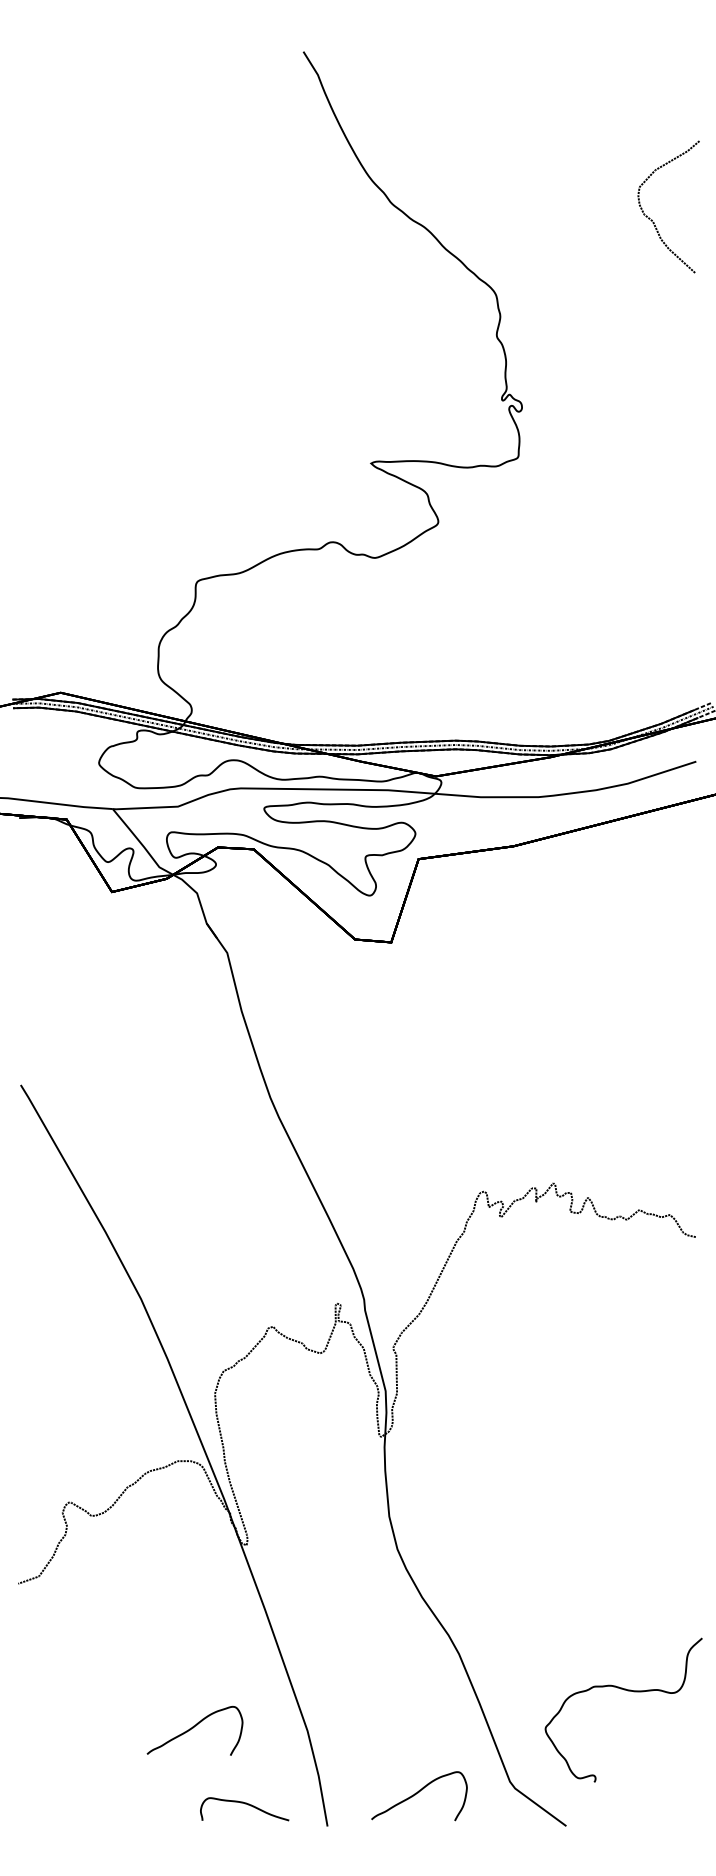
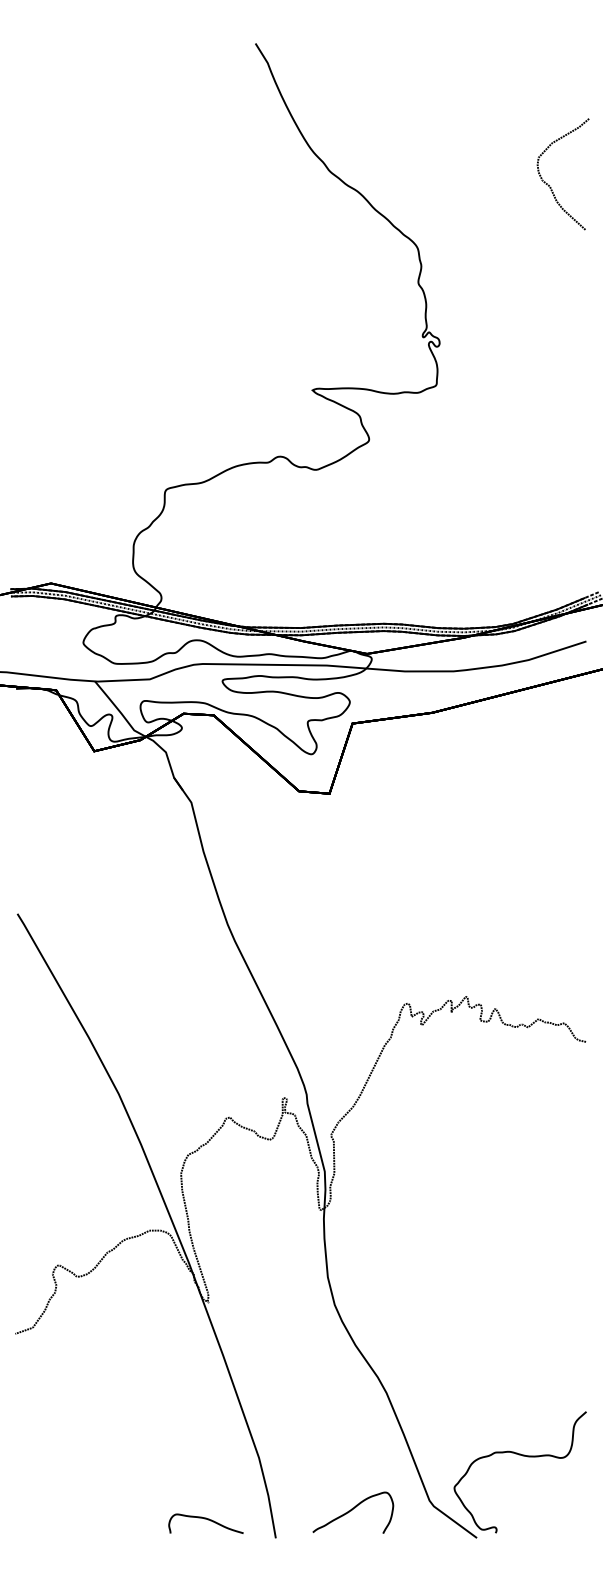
curve: (626, 1691) -> (522, 1456), moved
curve: (194, 1728) -> (163, 1455), removed

